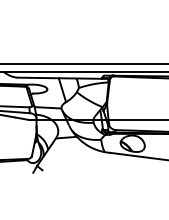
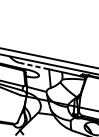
line: (38, 77) -> (34, 65), solid -> dashed

